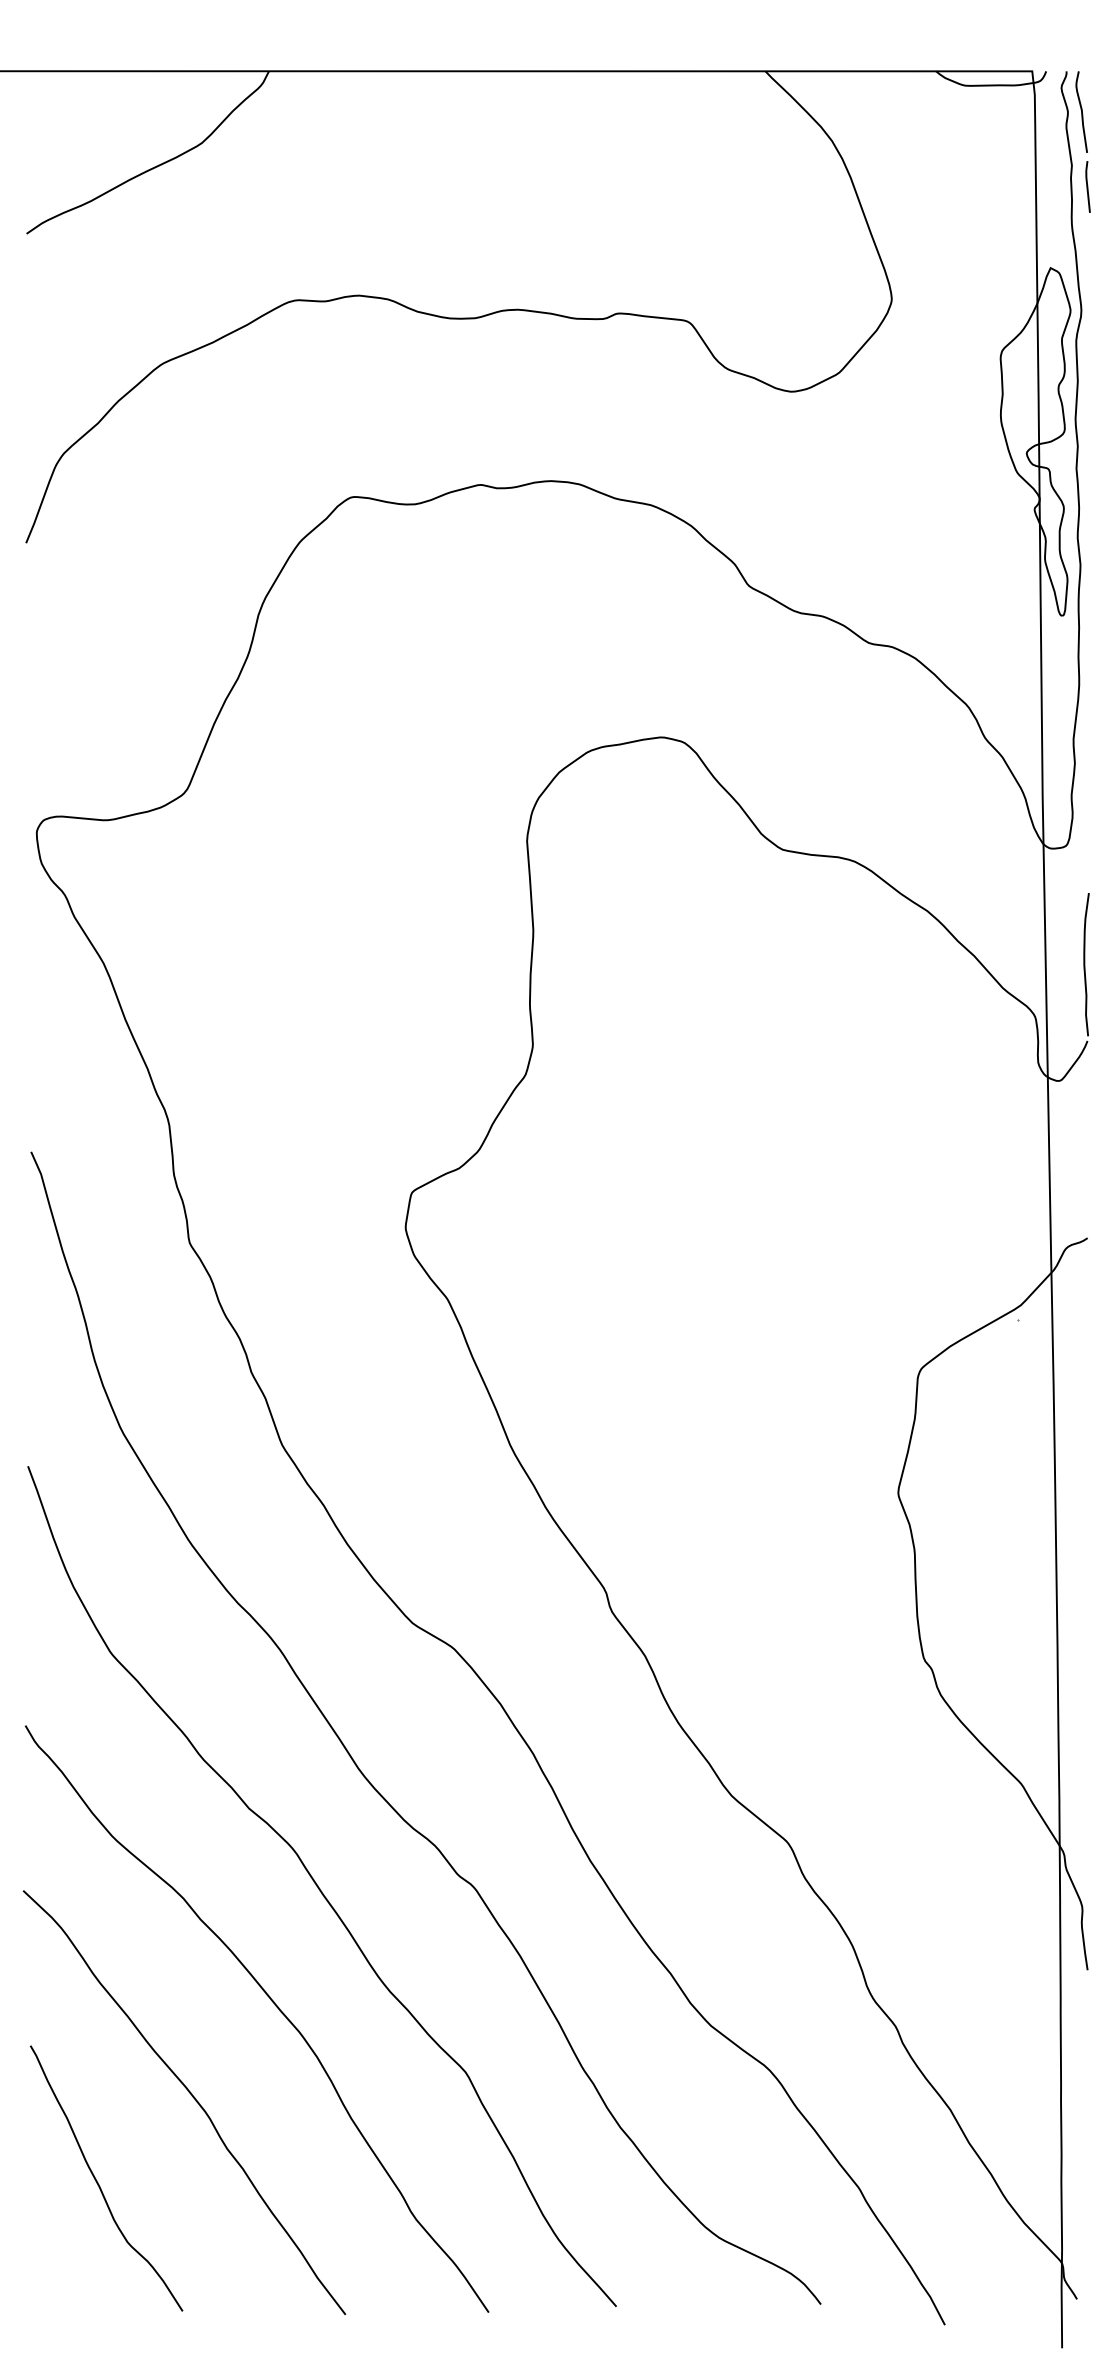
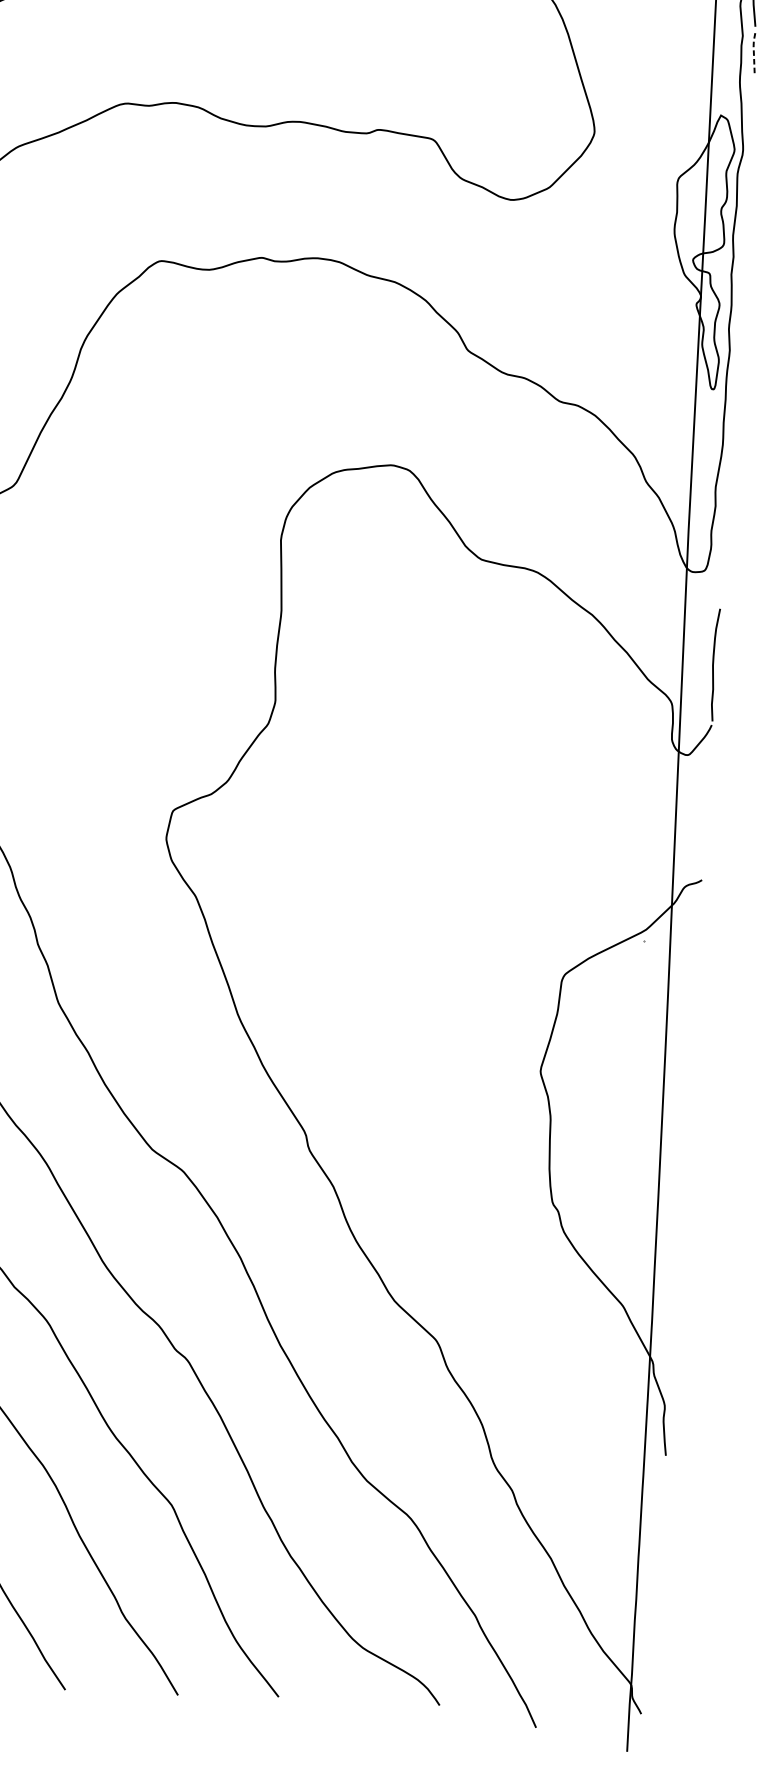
line: (1087, 186) -> (754, 53), solid -> dashed

